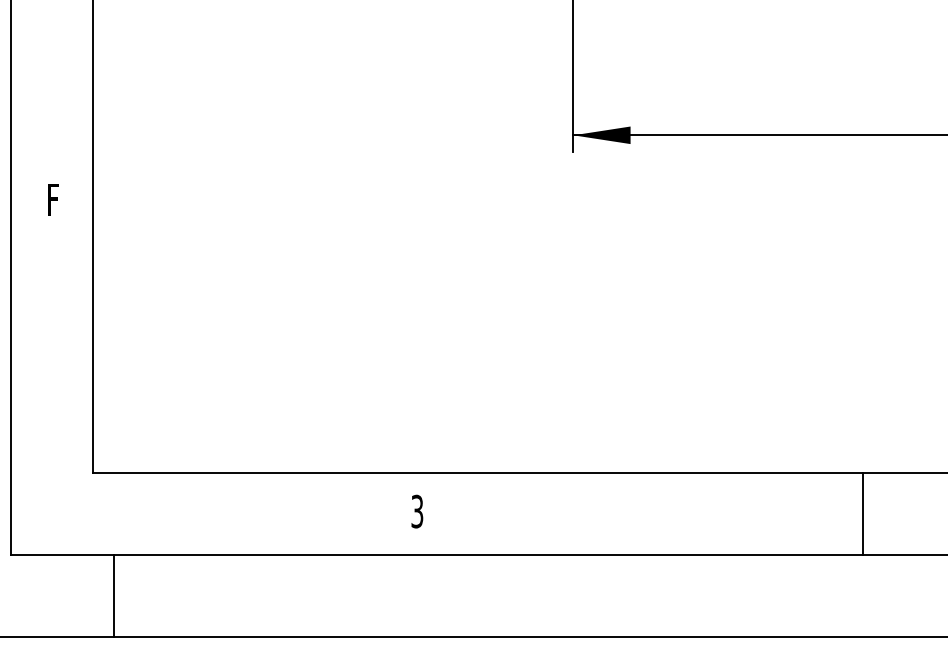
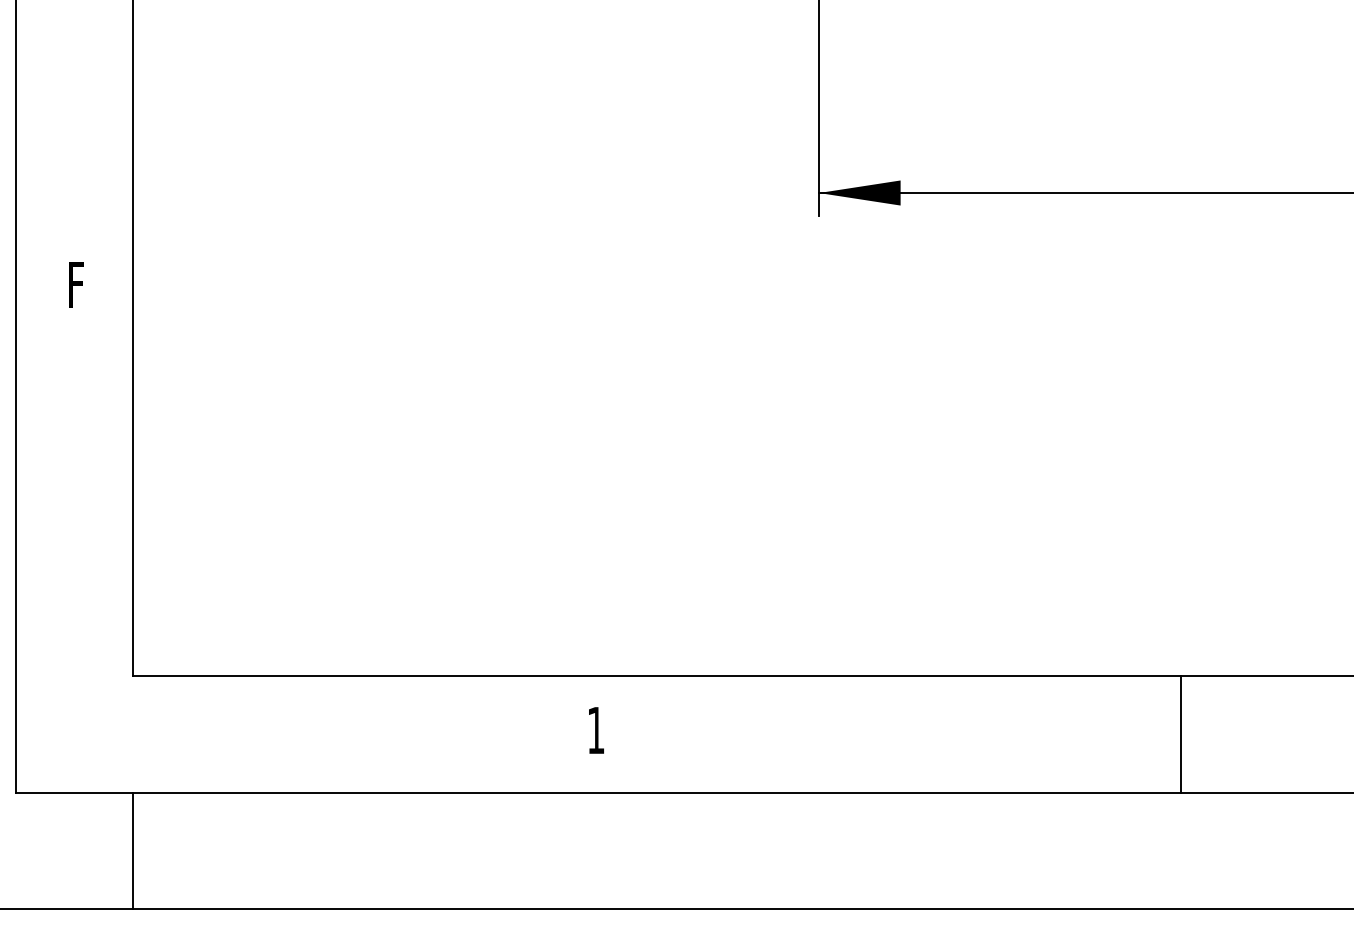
text: (416, 511) -> (595, 730), 3 -> 1
line: (862, 514) -> (1181, 734), moved
line: (113, 595) -> (132, 850), moved

